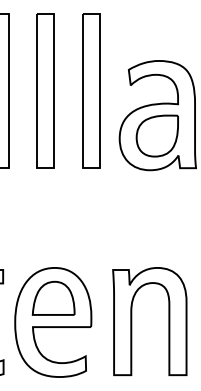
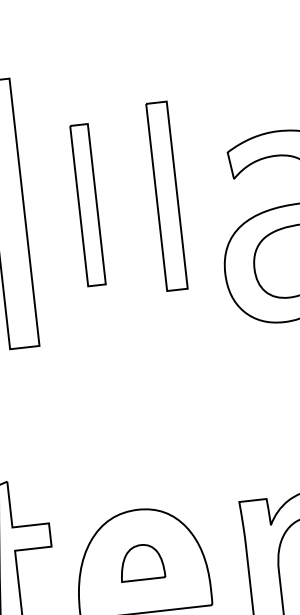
part: (45, 90) -> (87, 204), size x0.6
part: (91, 90) -> (167, 195), size x0.7
part: (53, 297) -> (141, 561), size x0.6

